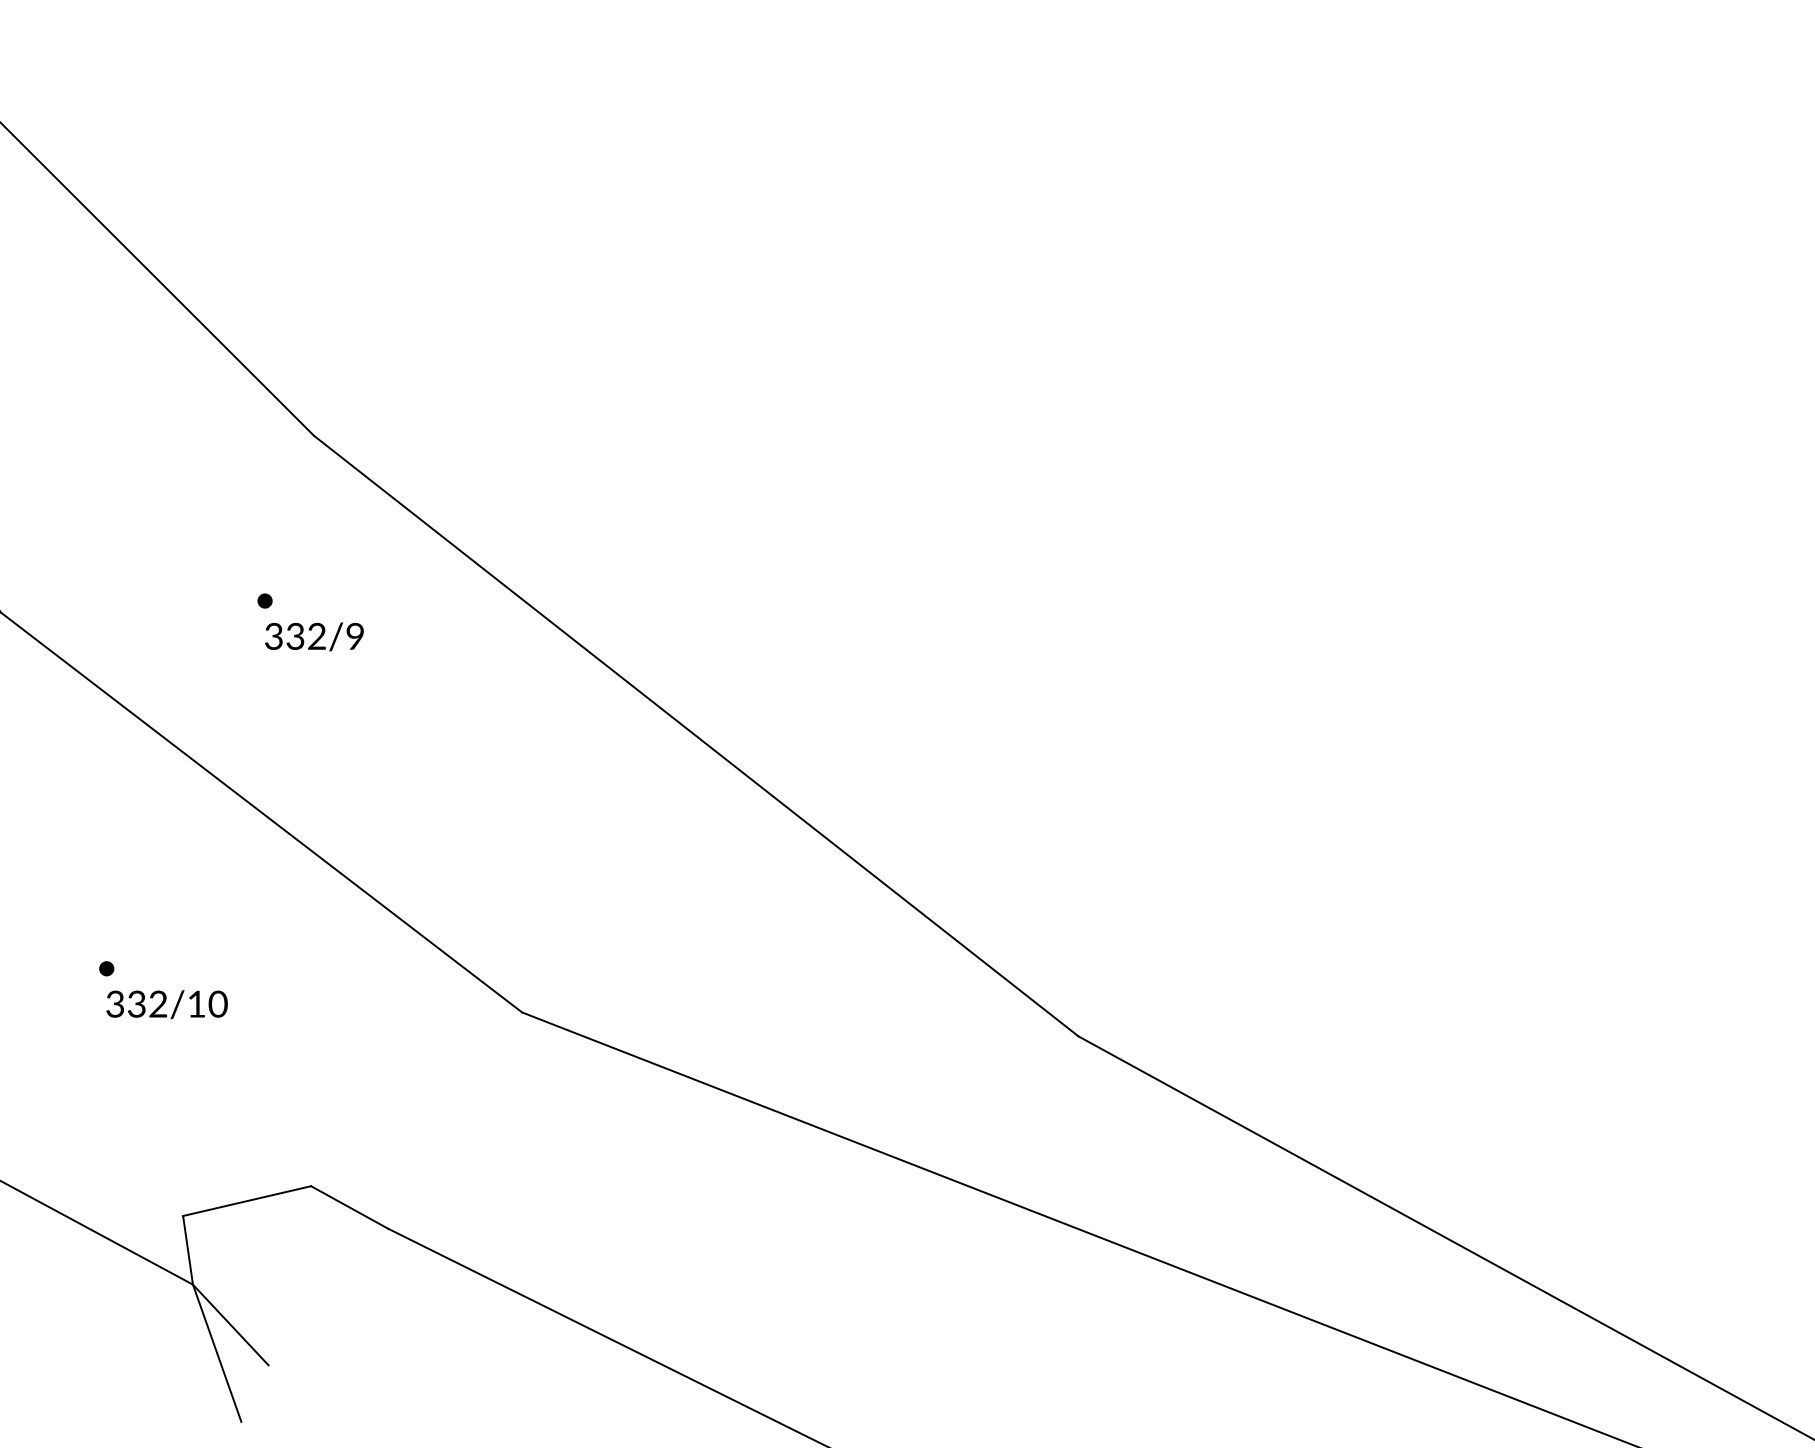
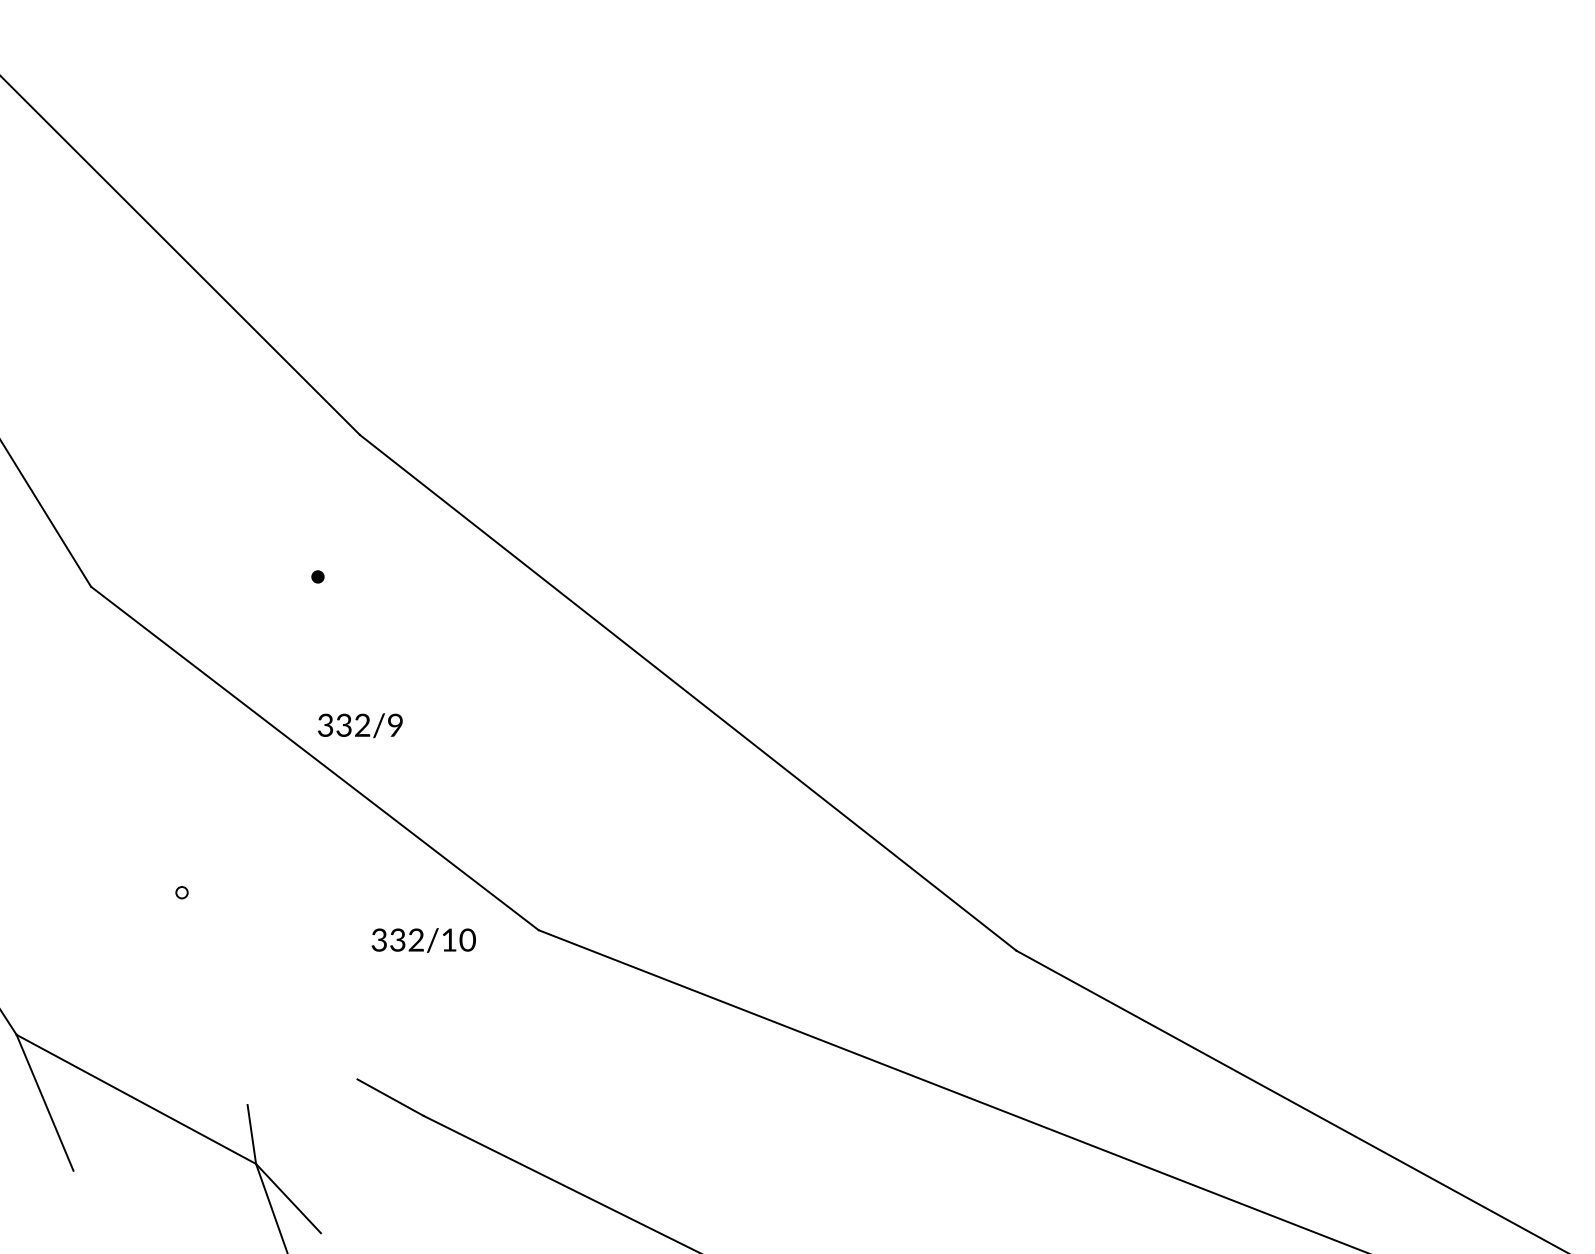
text: (314, 636) -> (360, 725), moved
fill: (106, 968) -> (181, 892), removed
text: (166, 1004) -> (423, 940), moved
line: (247, 1200) -> (302, 1091), removed

